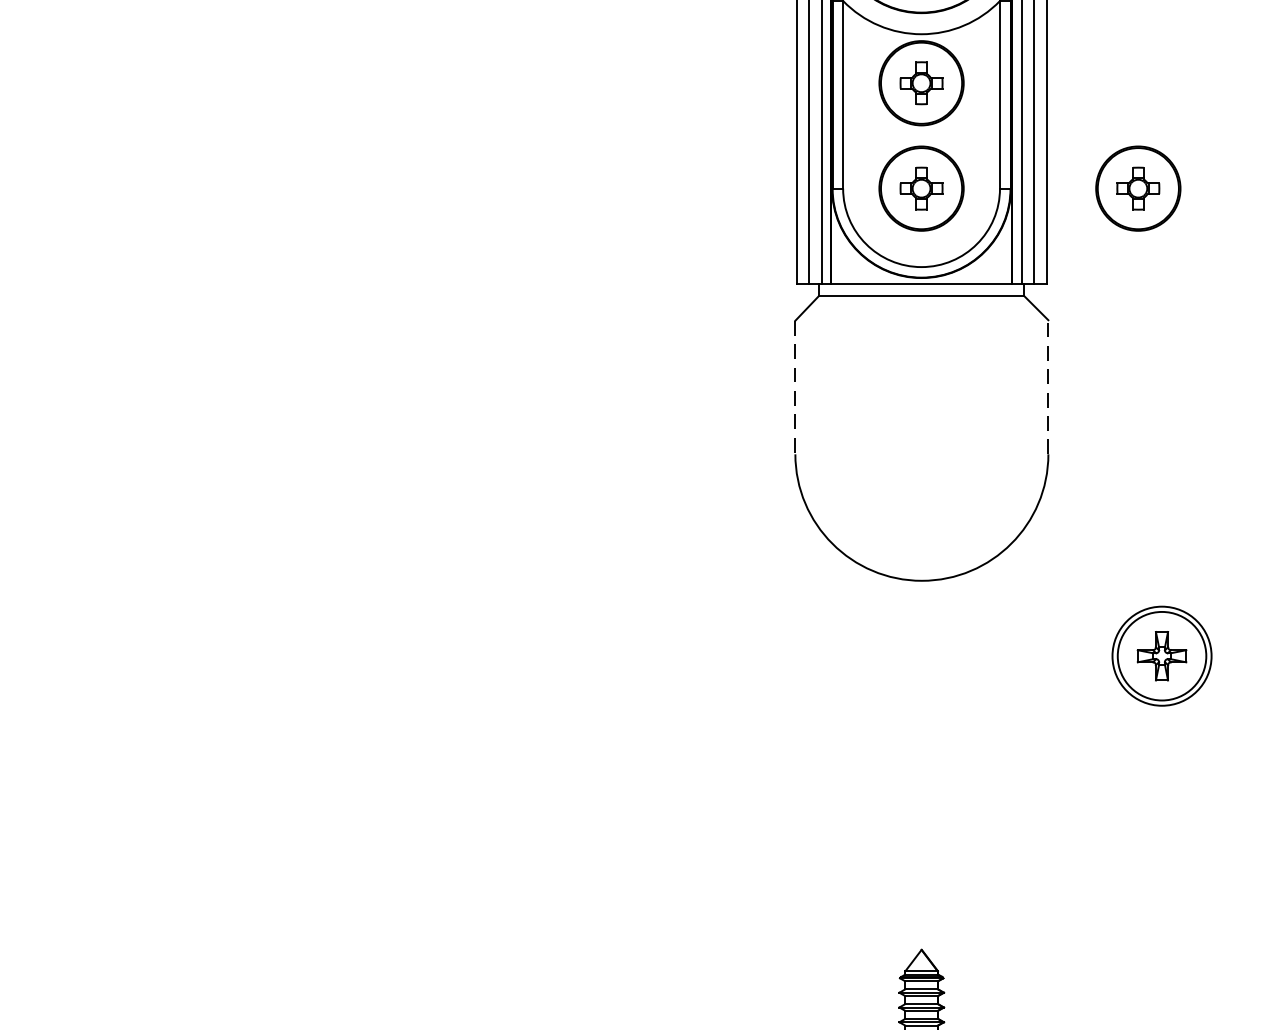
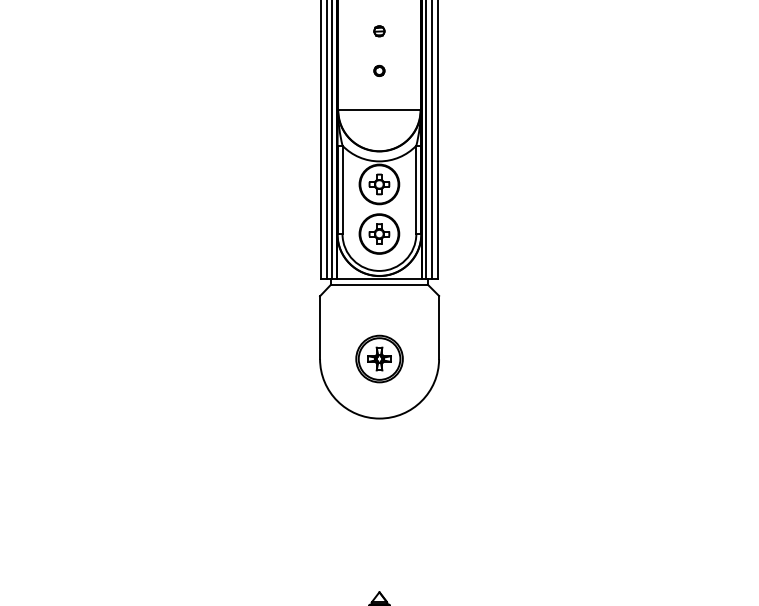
part: (1138, 187) -> (481, 233), removed
line: (1049, 387) -> (439, 327), dashed -> solid
line: (796, 389) -> (320, 328), dashed -> solid
part: (1161, 655) -> (379, 358), moved

